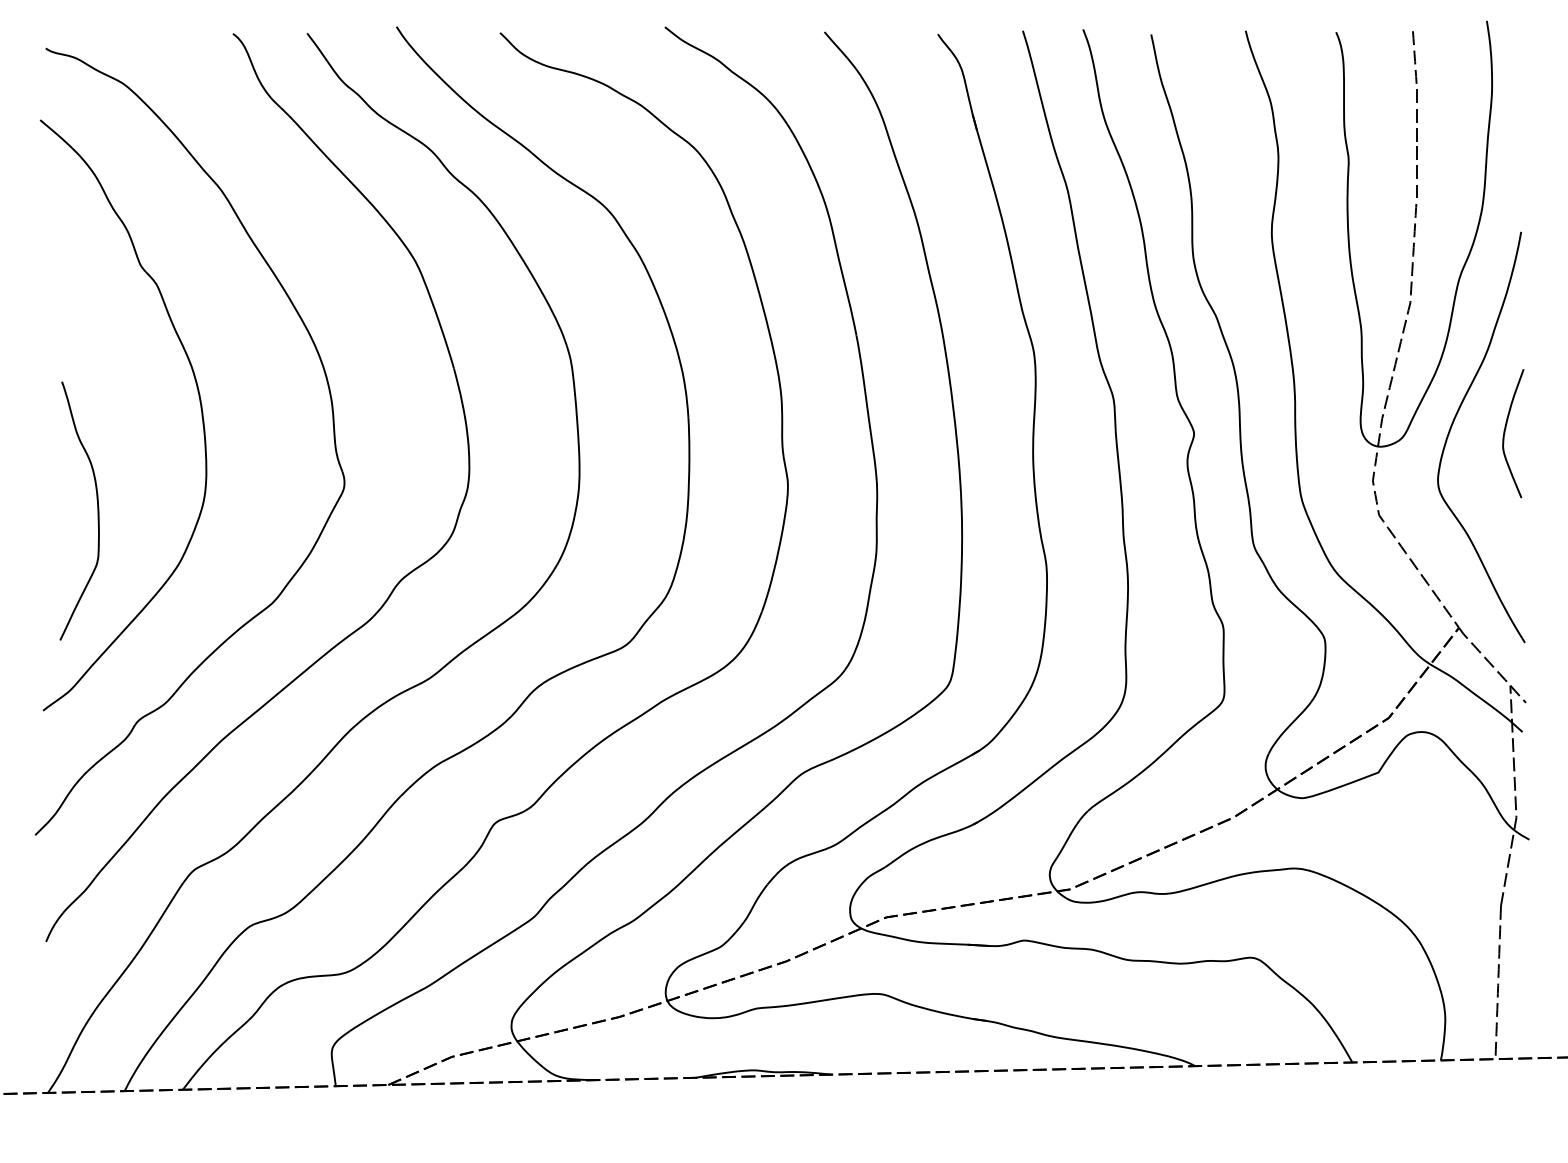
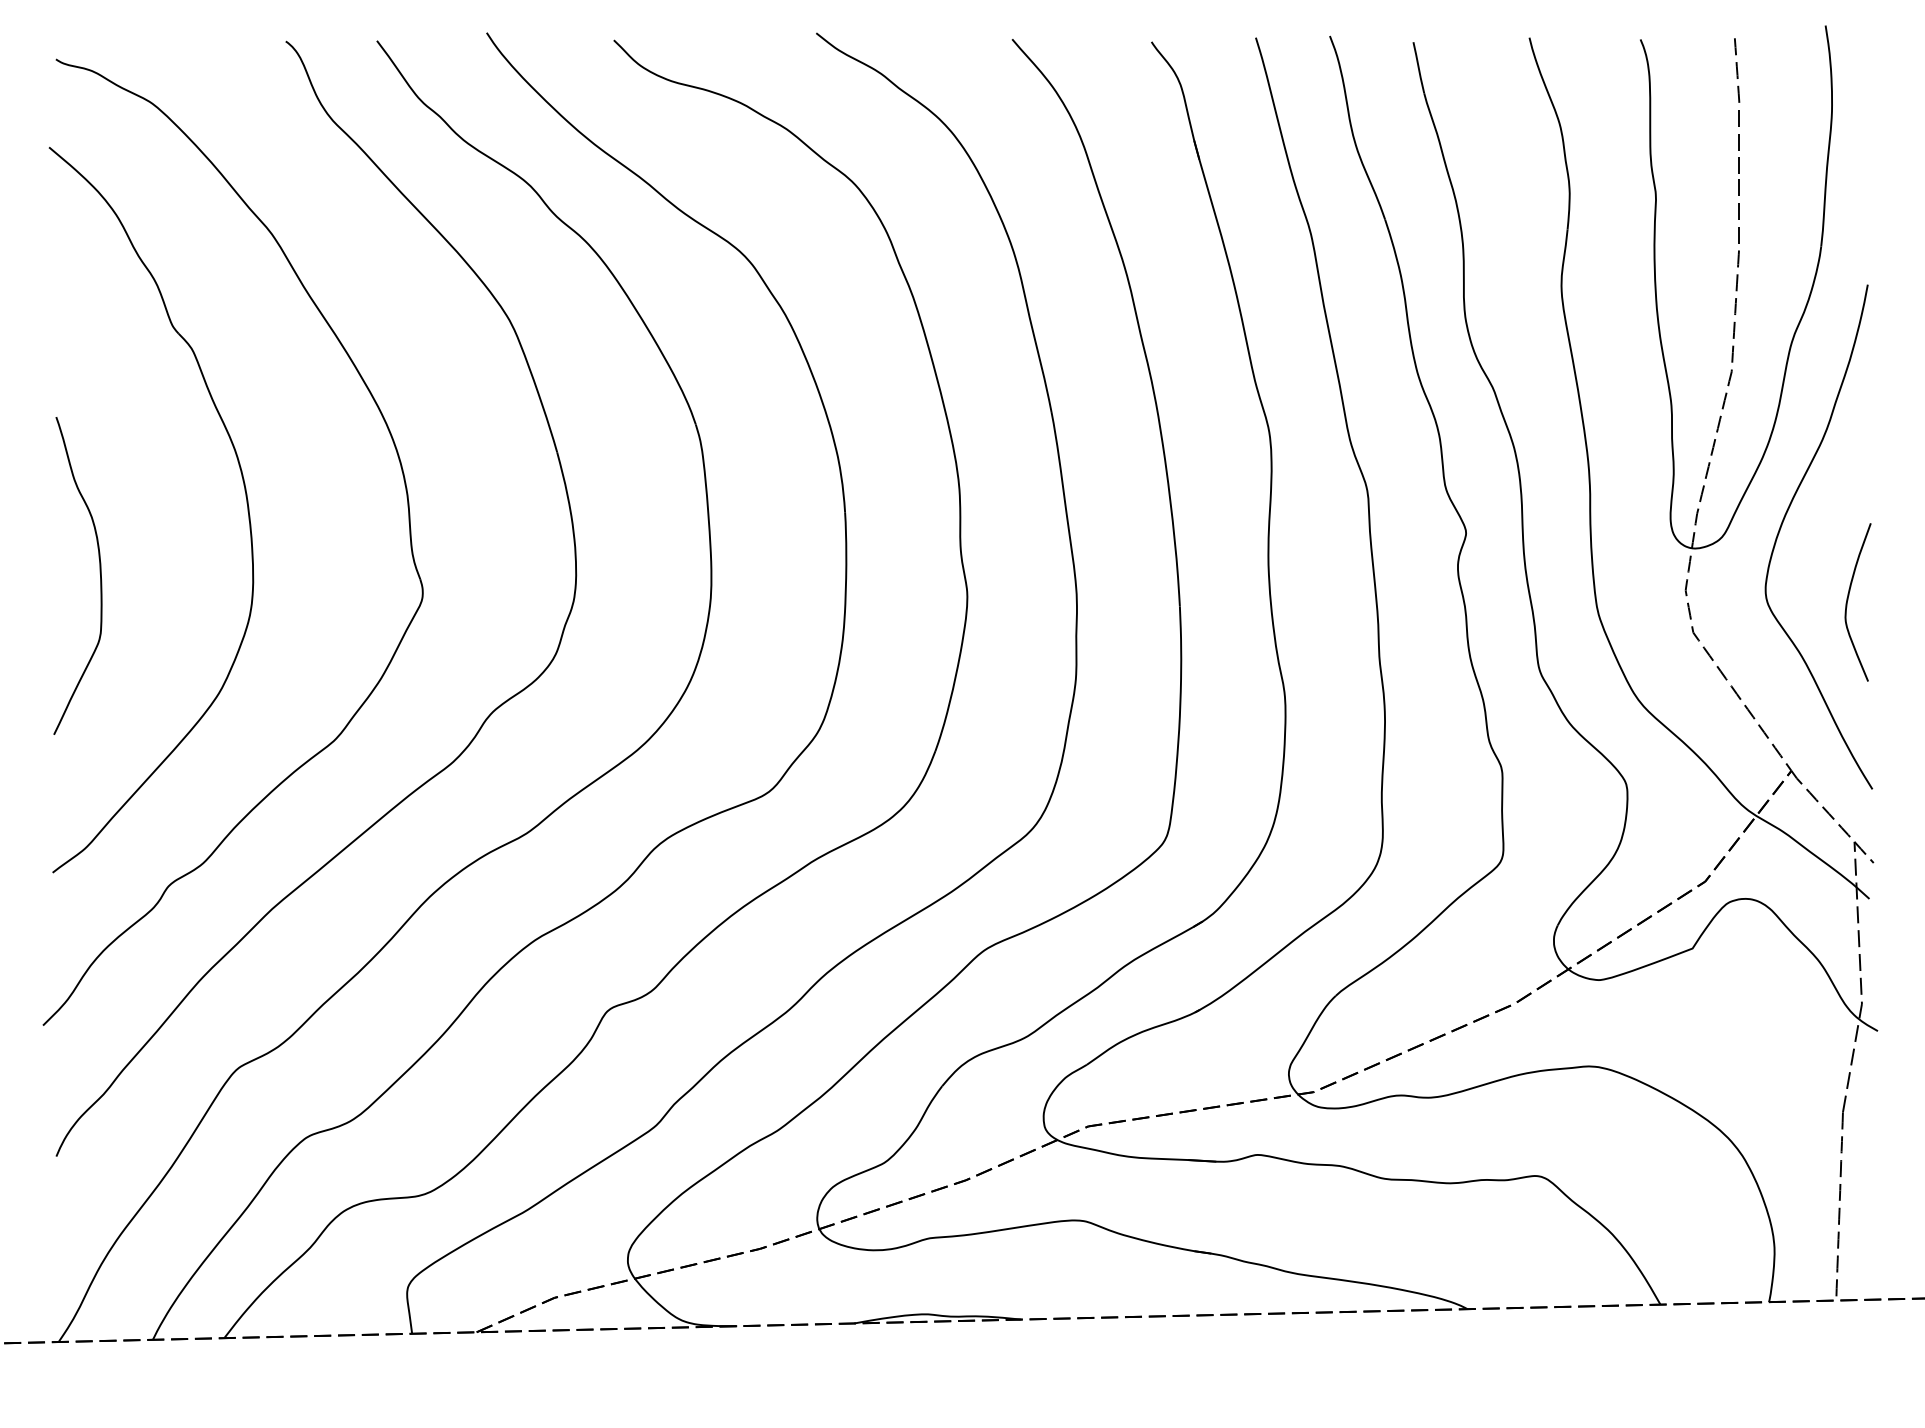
curve: (1505, 433) -> (1848, 602), moved
curve: (97, 510) -> (99, 575), moved

